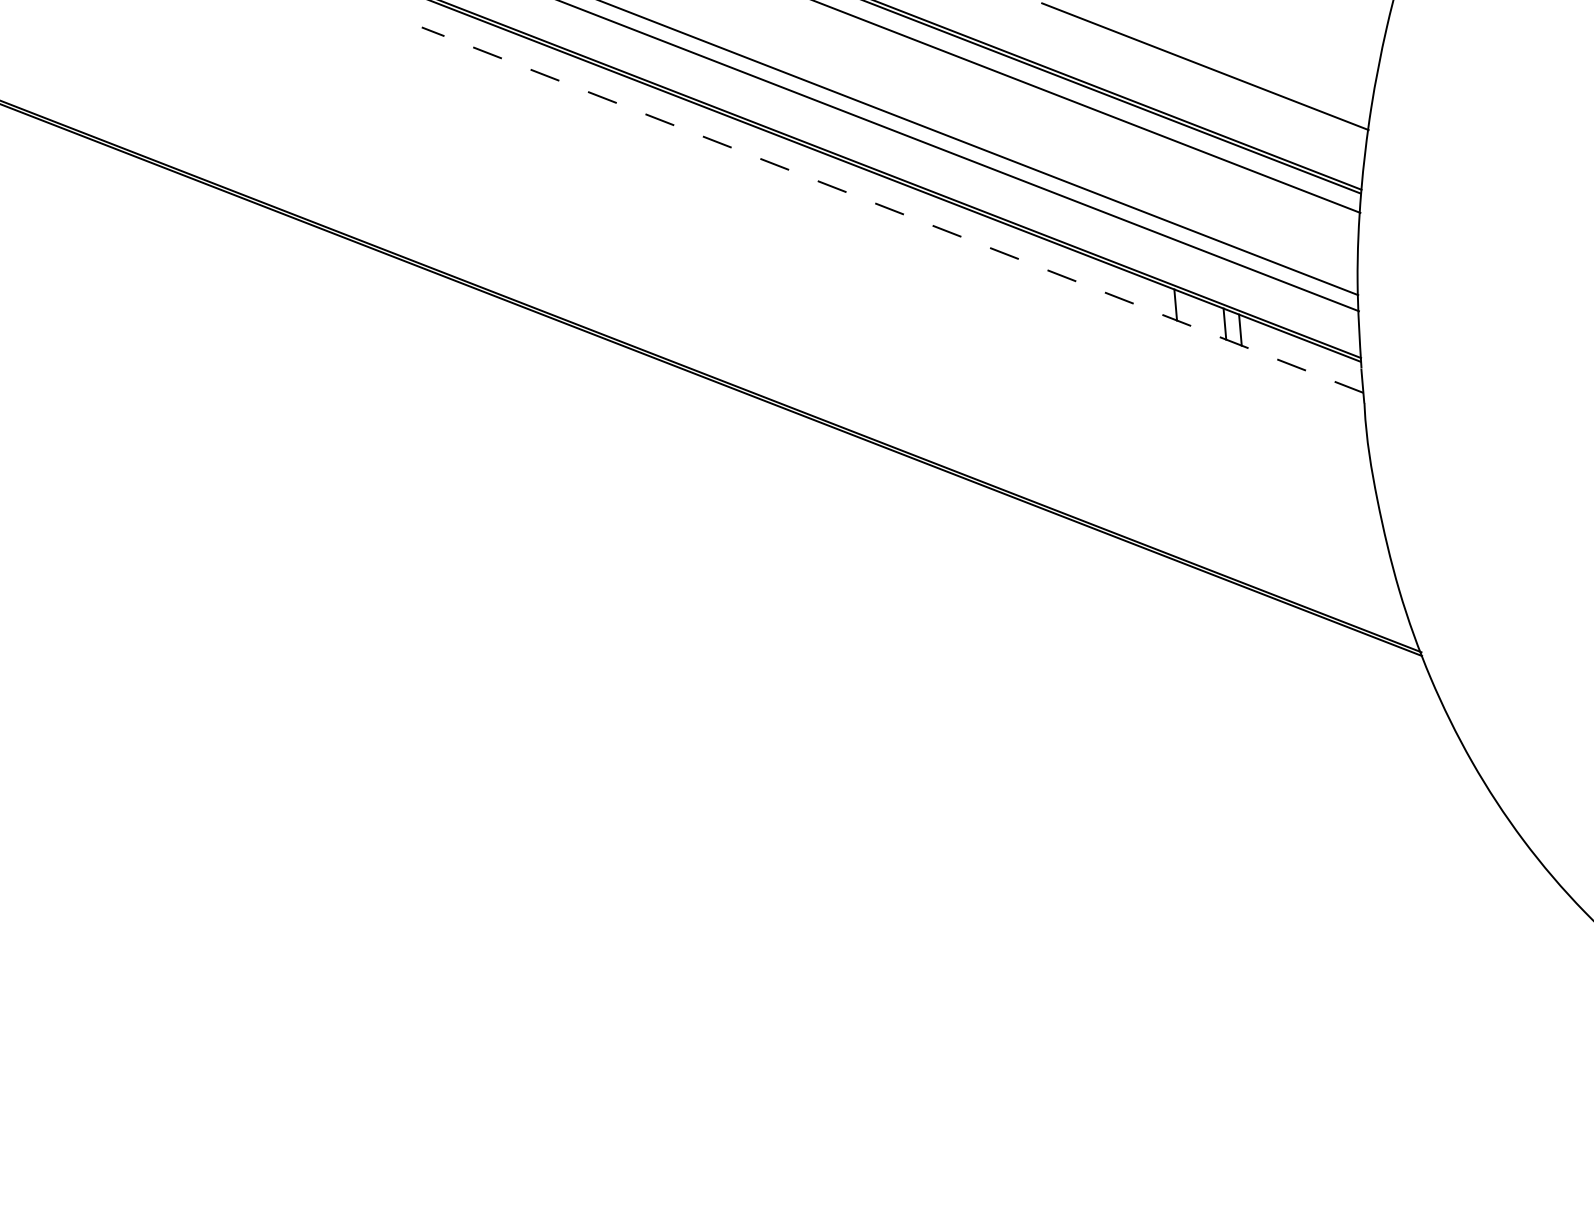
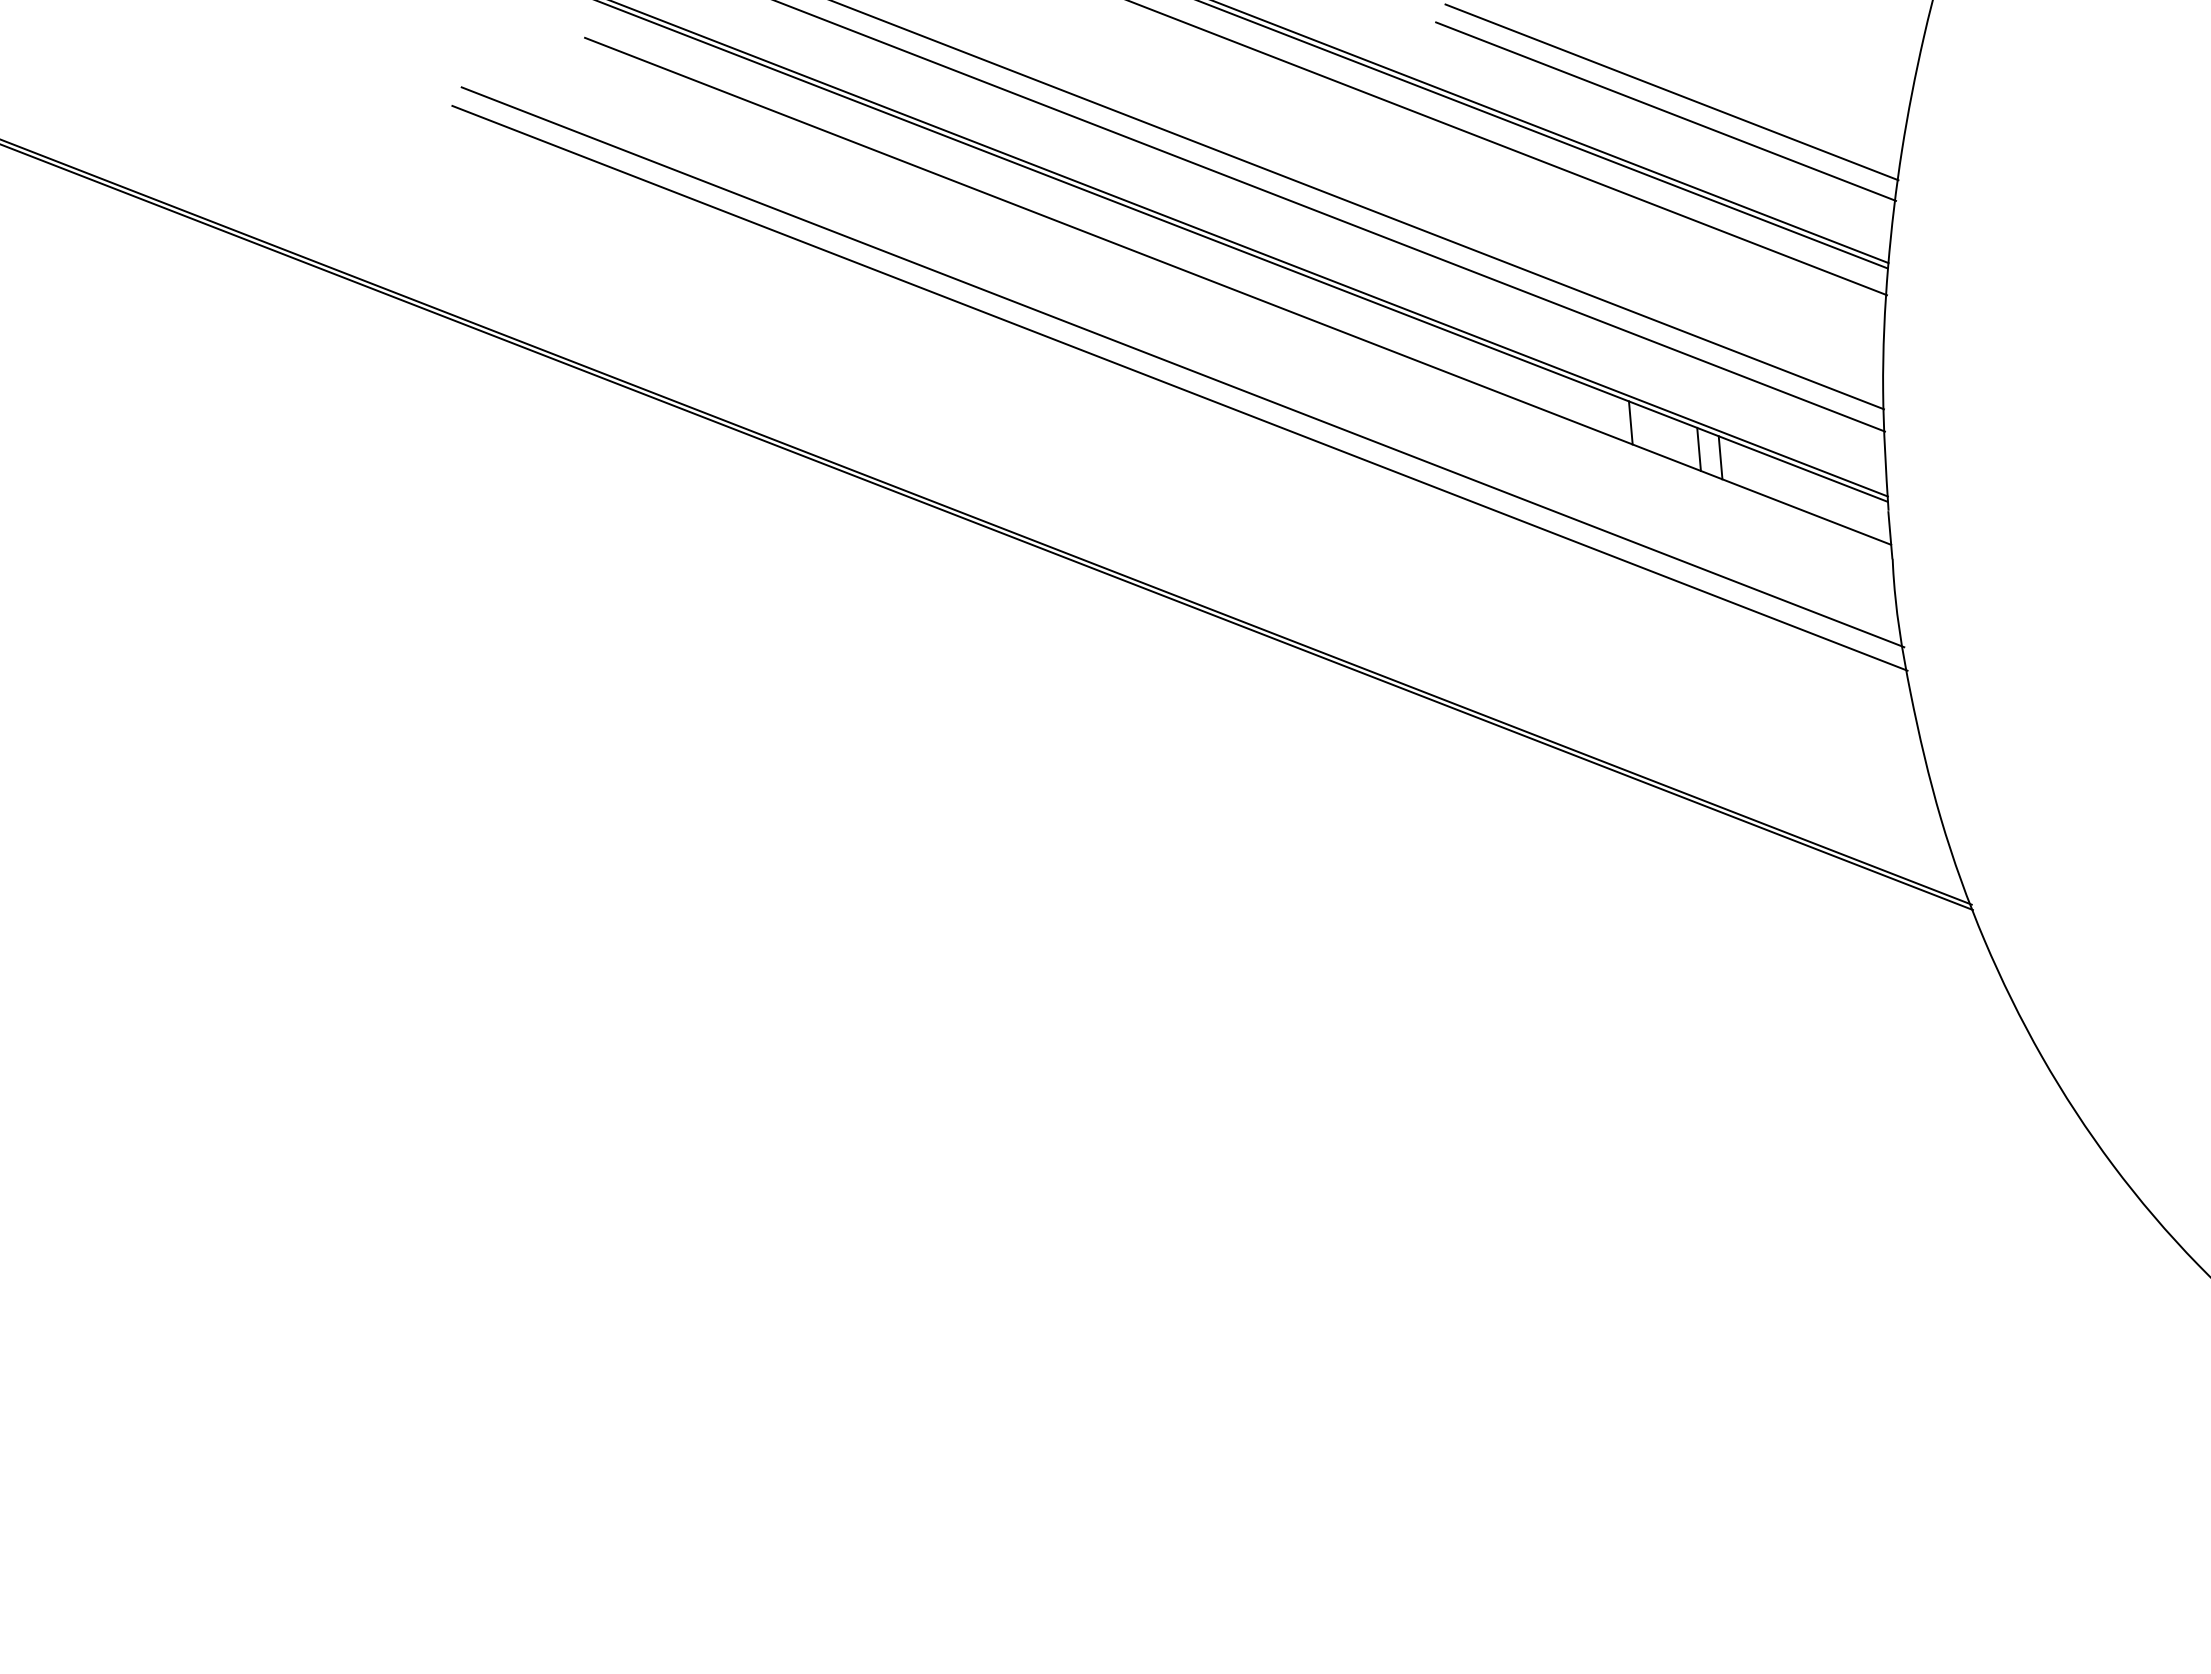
line: (1201, 80) -> (1666, 111), added
line: (892, 210) -> (1238, 291), dashed -> solid
line: (852, 265) -> (1182, 367), added
line: (850, 279) -> (1179, 387), added

